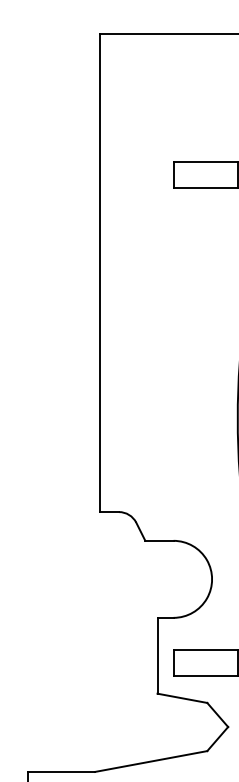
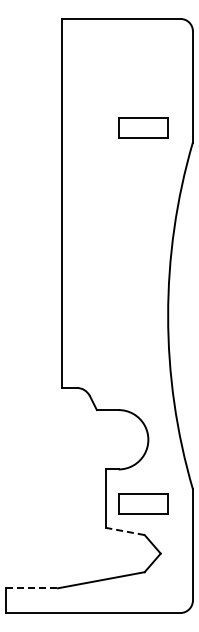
line: (182, 698) -> (125, 531), solid -> dashed
line: (61, 772) -> (32, 588), solid -> dashed

